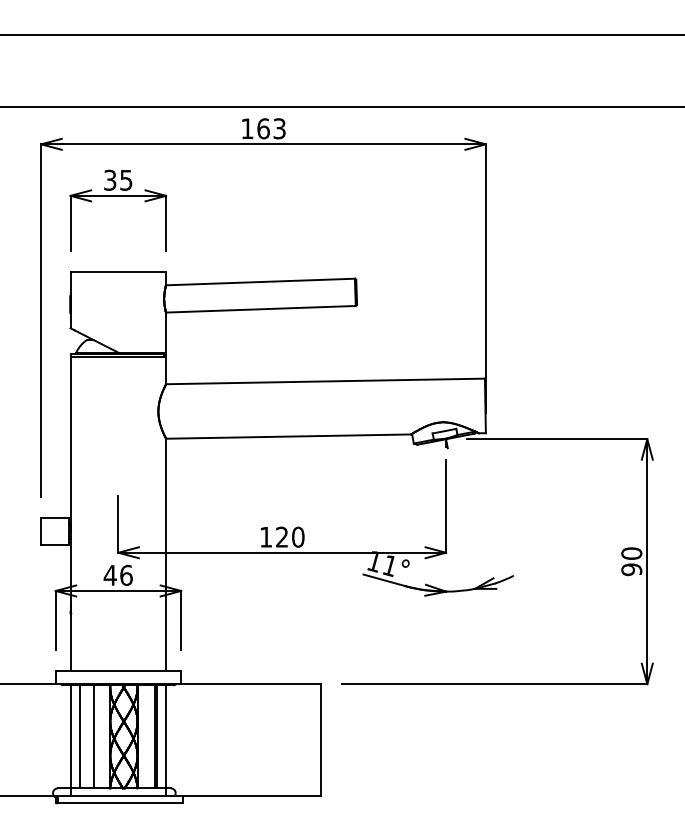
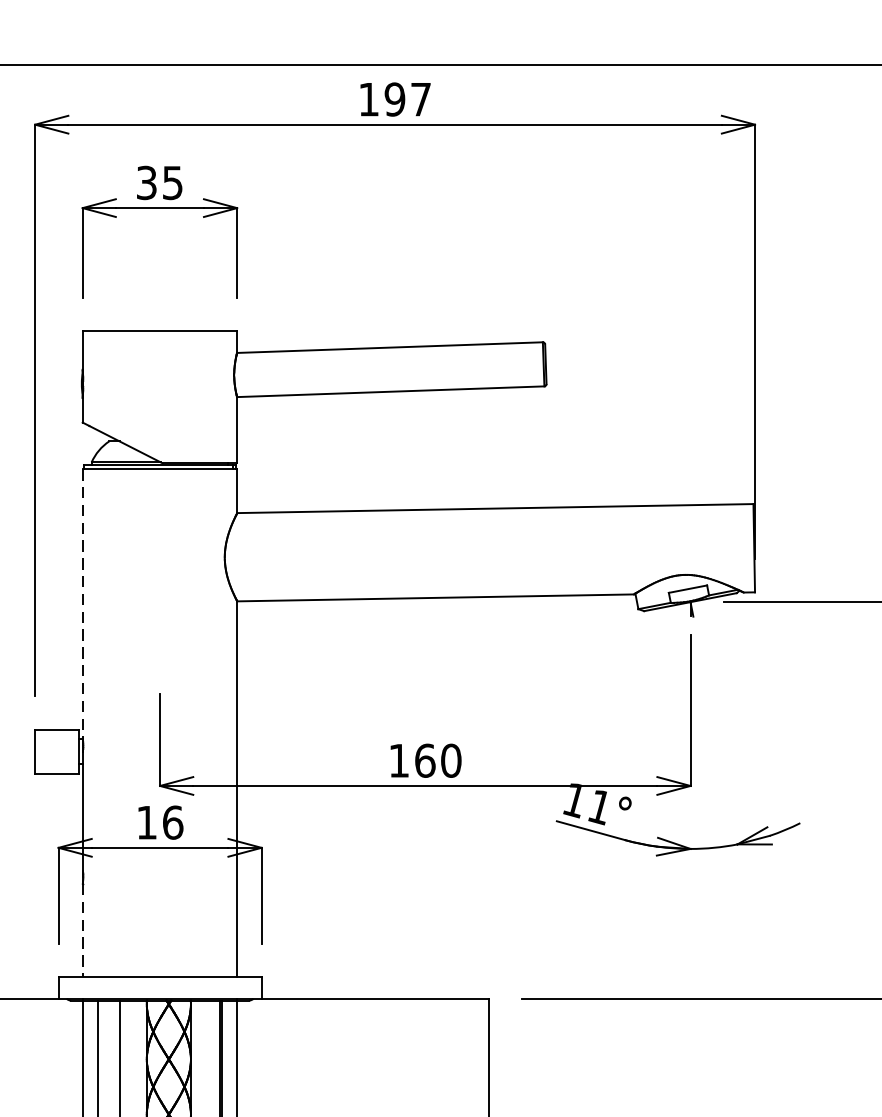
text: (271, 128) -> (407, 99), 163 -> 197
line: (70, 440) -> (82, 604), solid -> dashed
text: (282, 536) -> (425, 759), 120 -> 160
text: (109, 575) -> (145, 822), 46 -> 16
line: (70, 641) -> (82, 929), solid -> dashed

